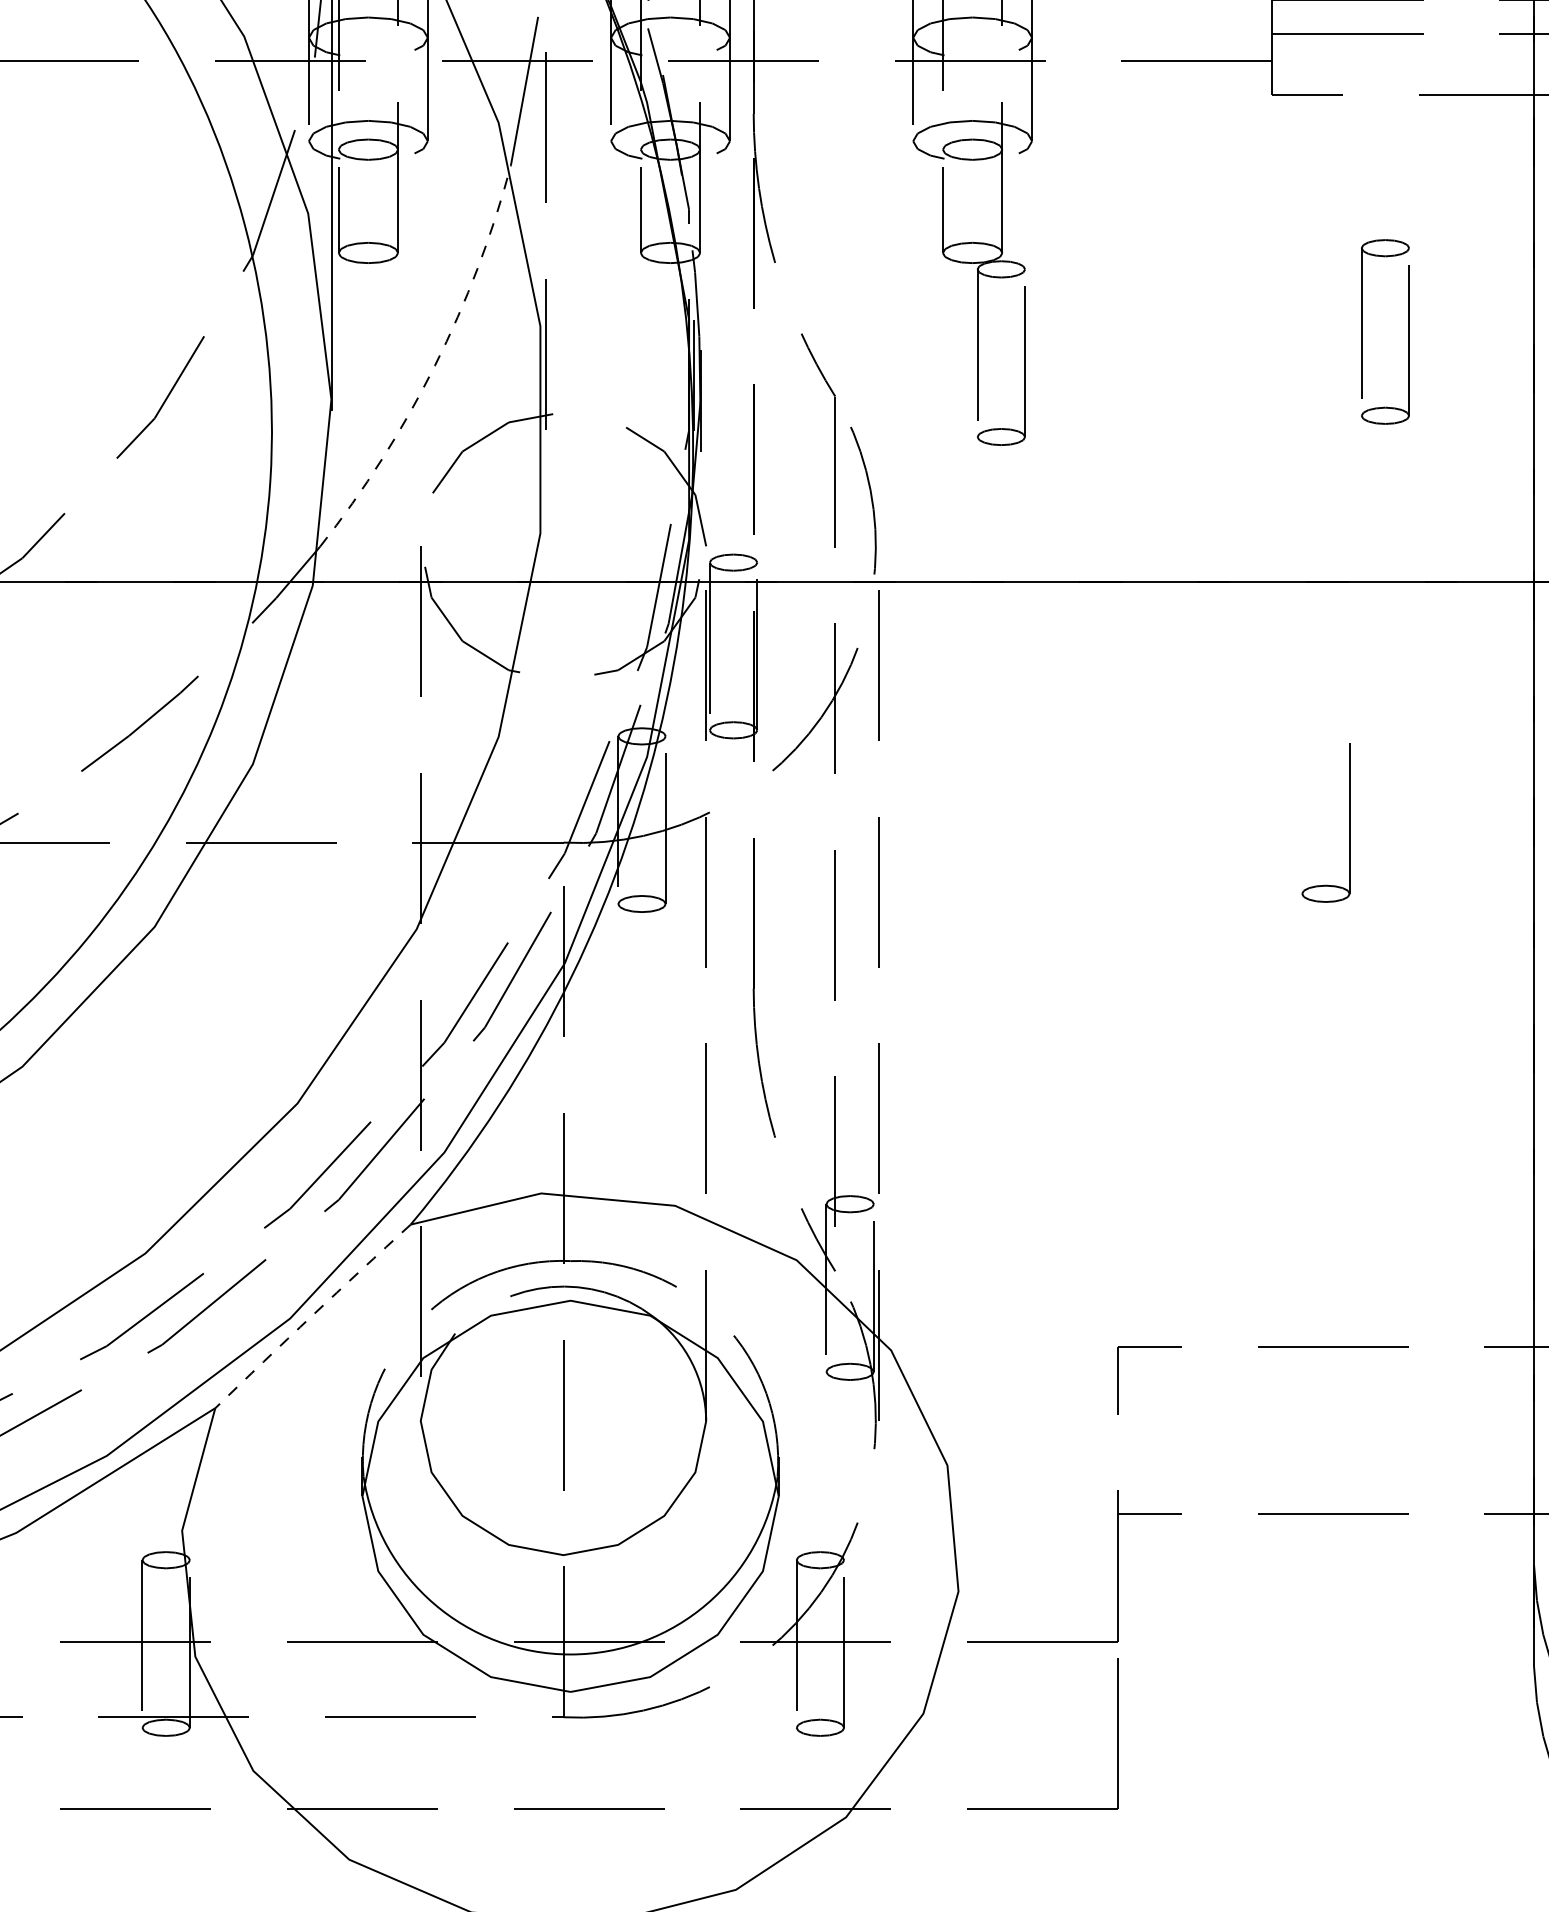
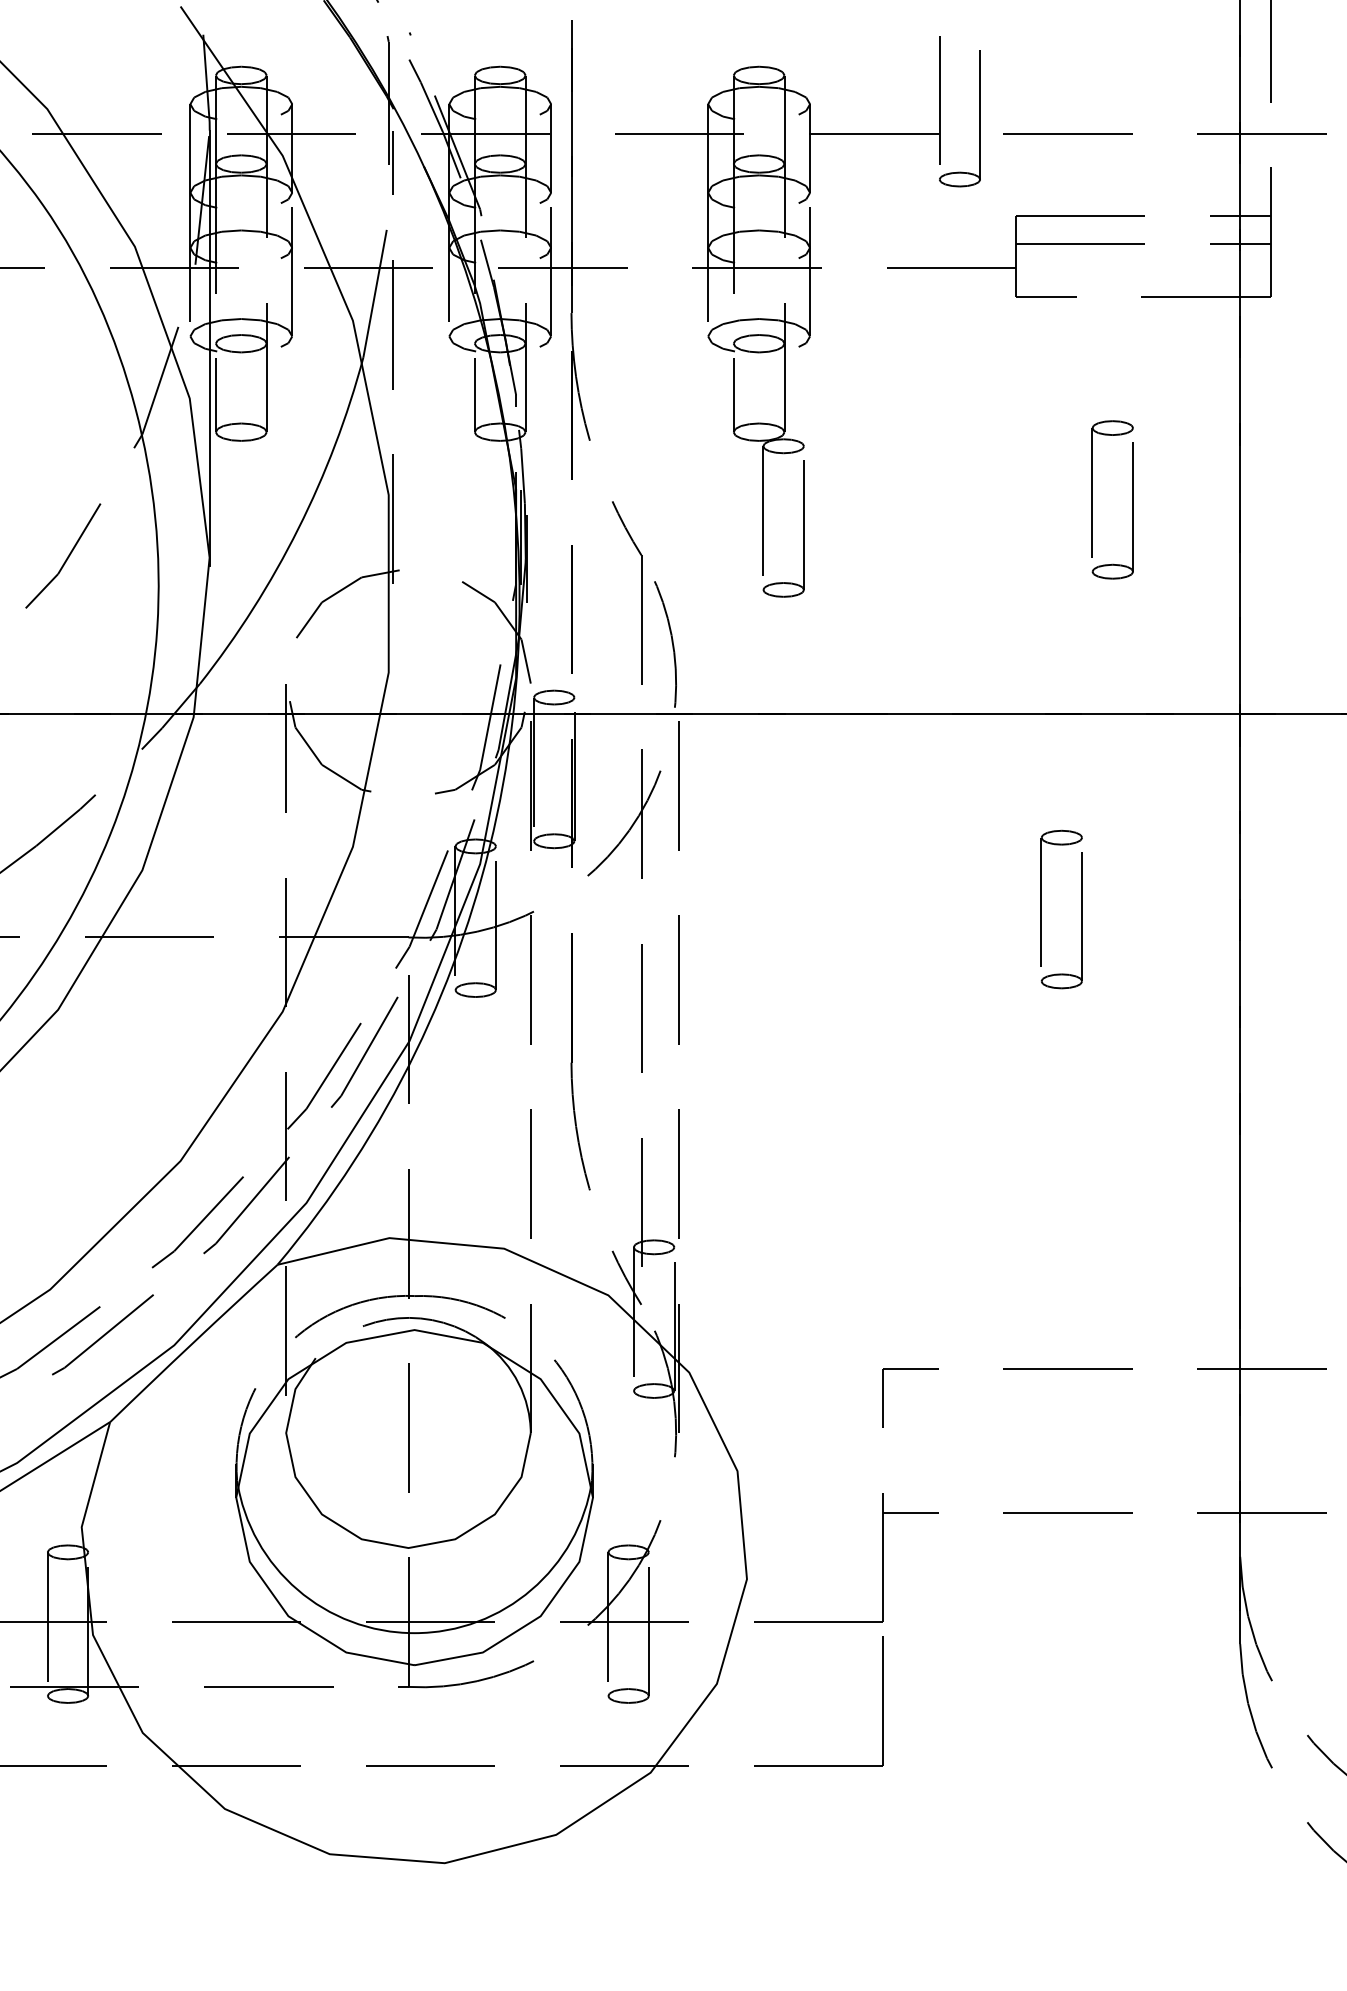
arc: (435, 365) -> (298, 528), dashed -> solid
part: (1302, 795) -> (1041, 897), added
arc: (312, 1315) -> (193, 1342), dashed -> solid

